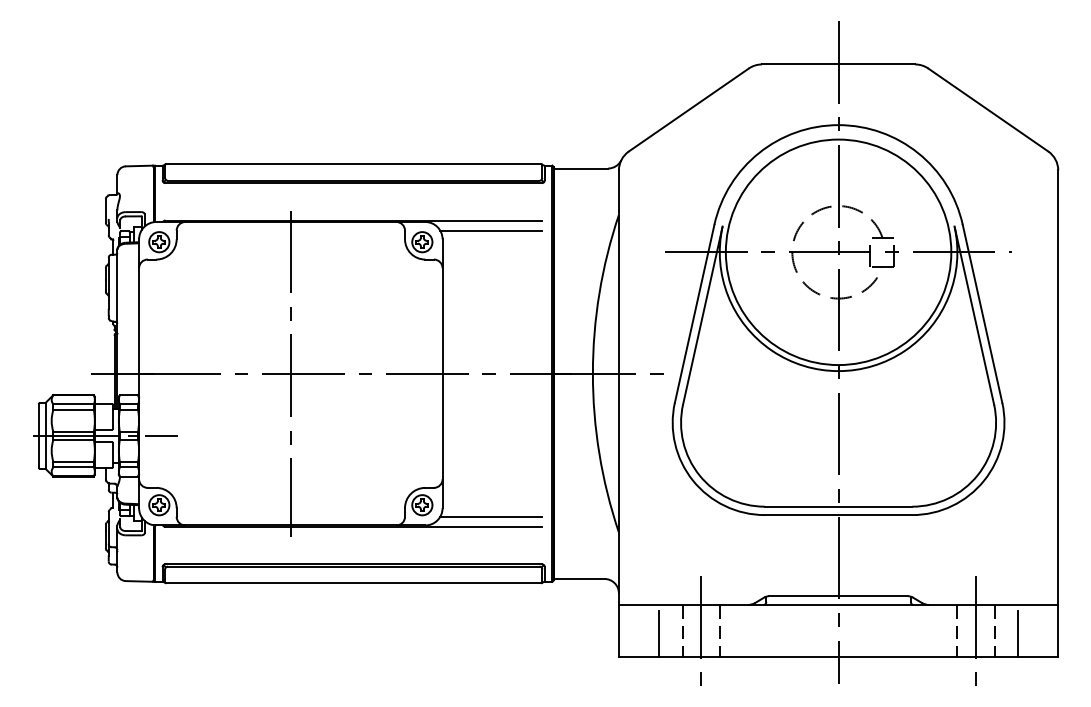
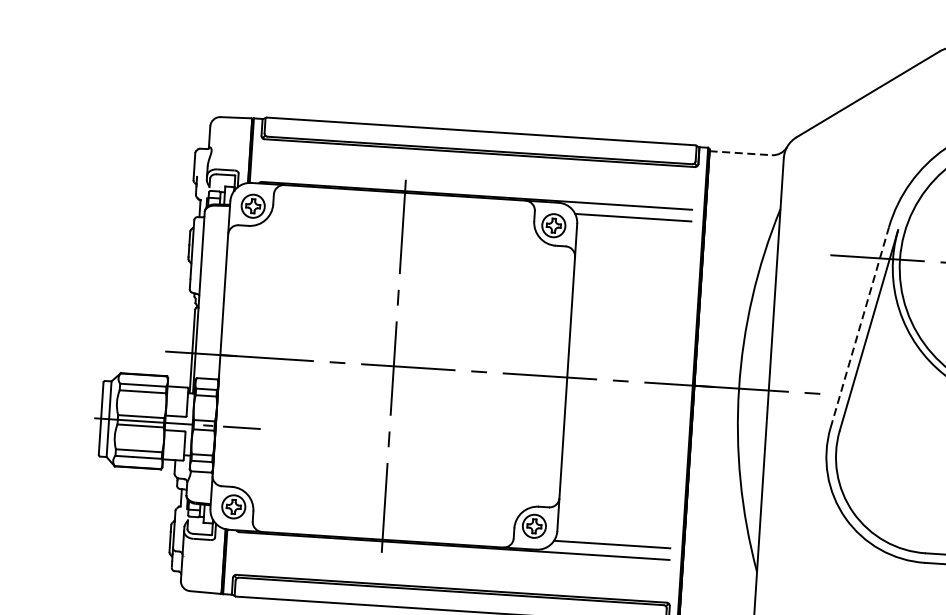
line: (581, 168) -> (741, 153), solid -> dashed
line: (694, 313) -> (859, 327), solid -> dashed

